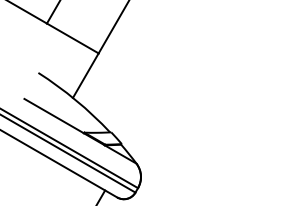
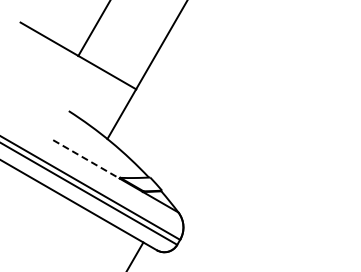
line: (54, 116) -> (86, 159), solid -> dashed

